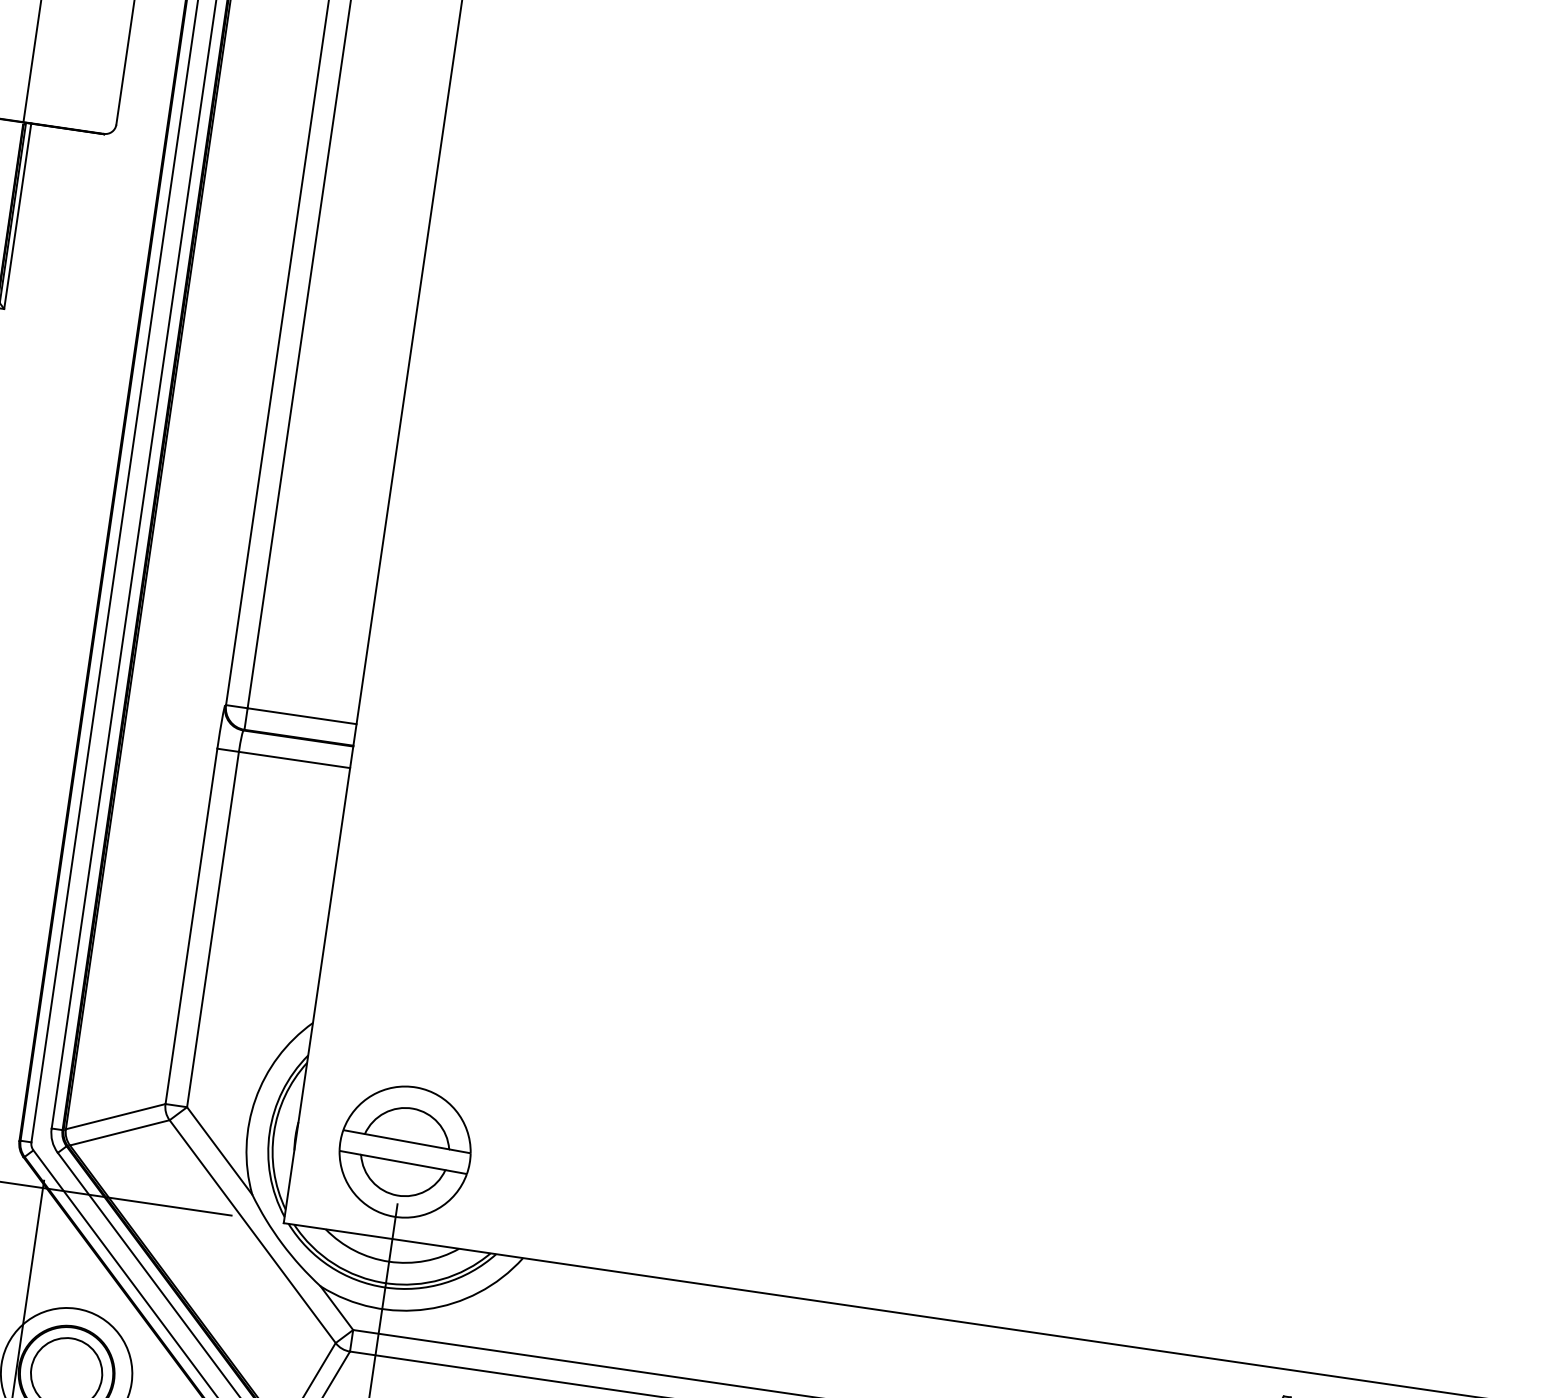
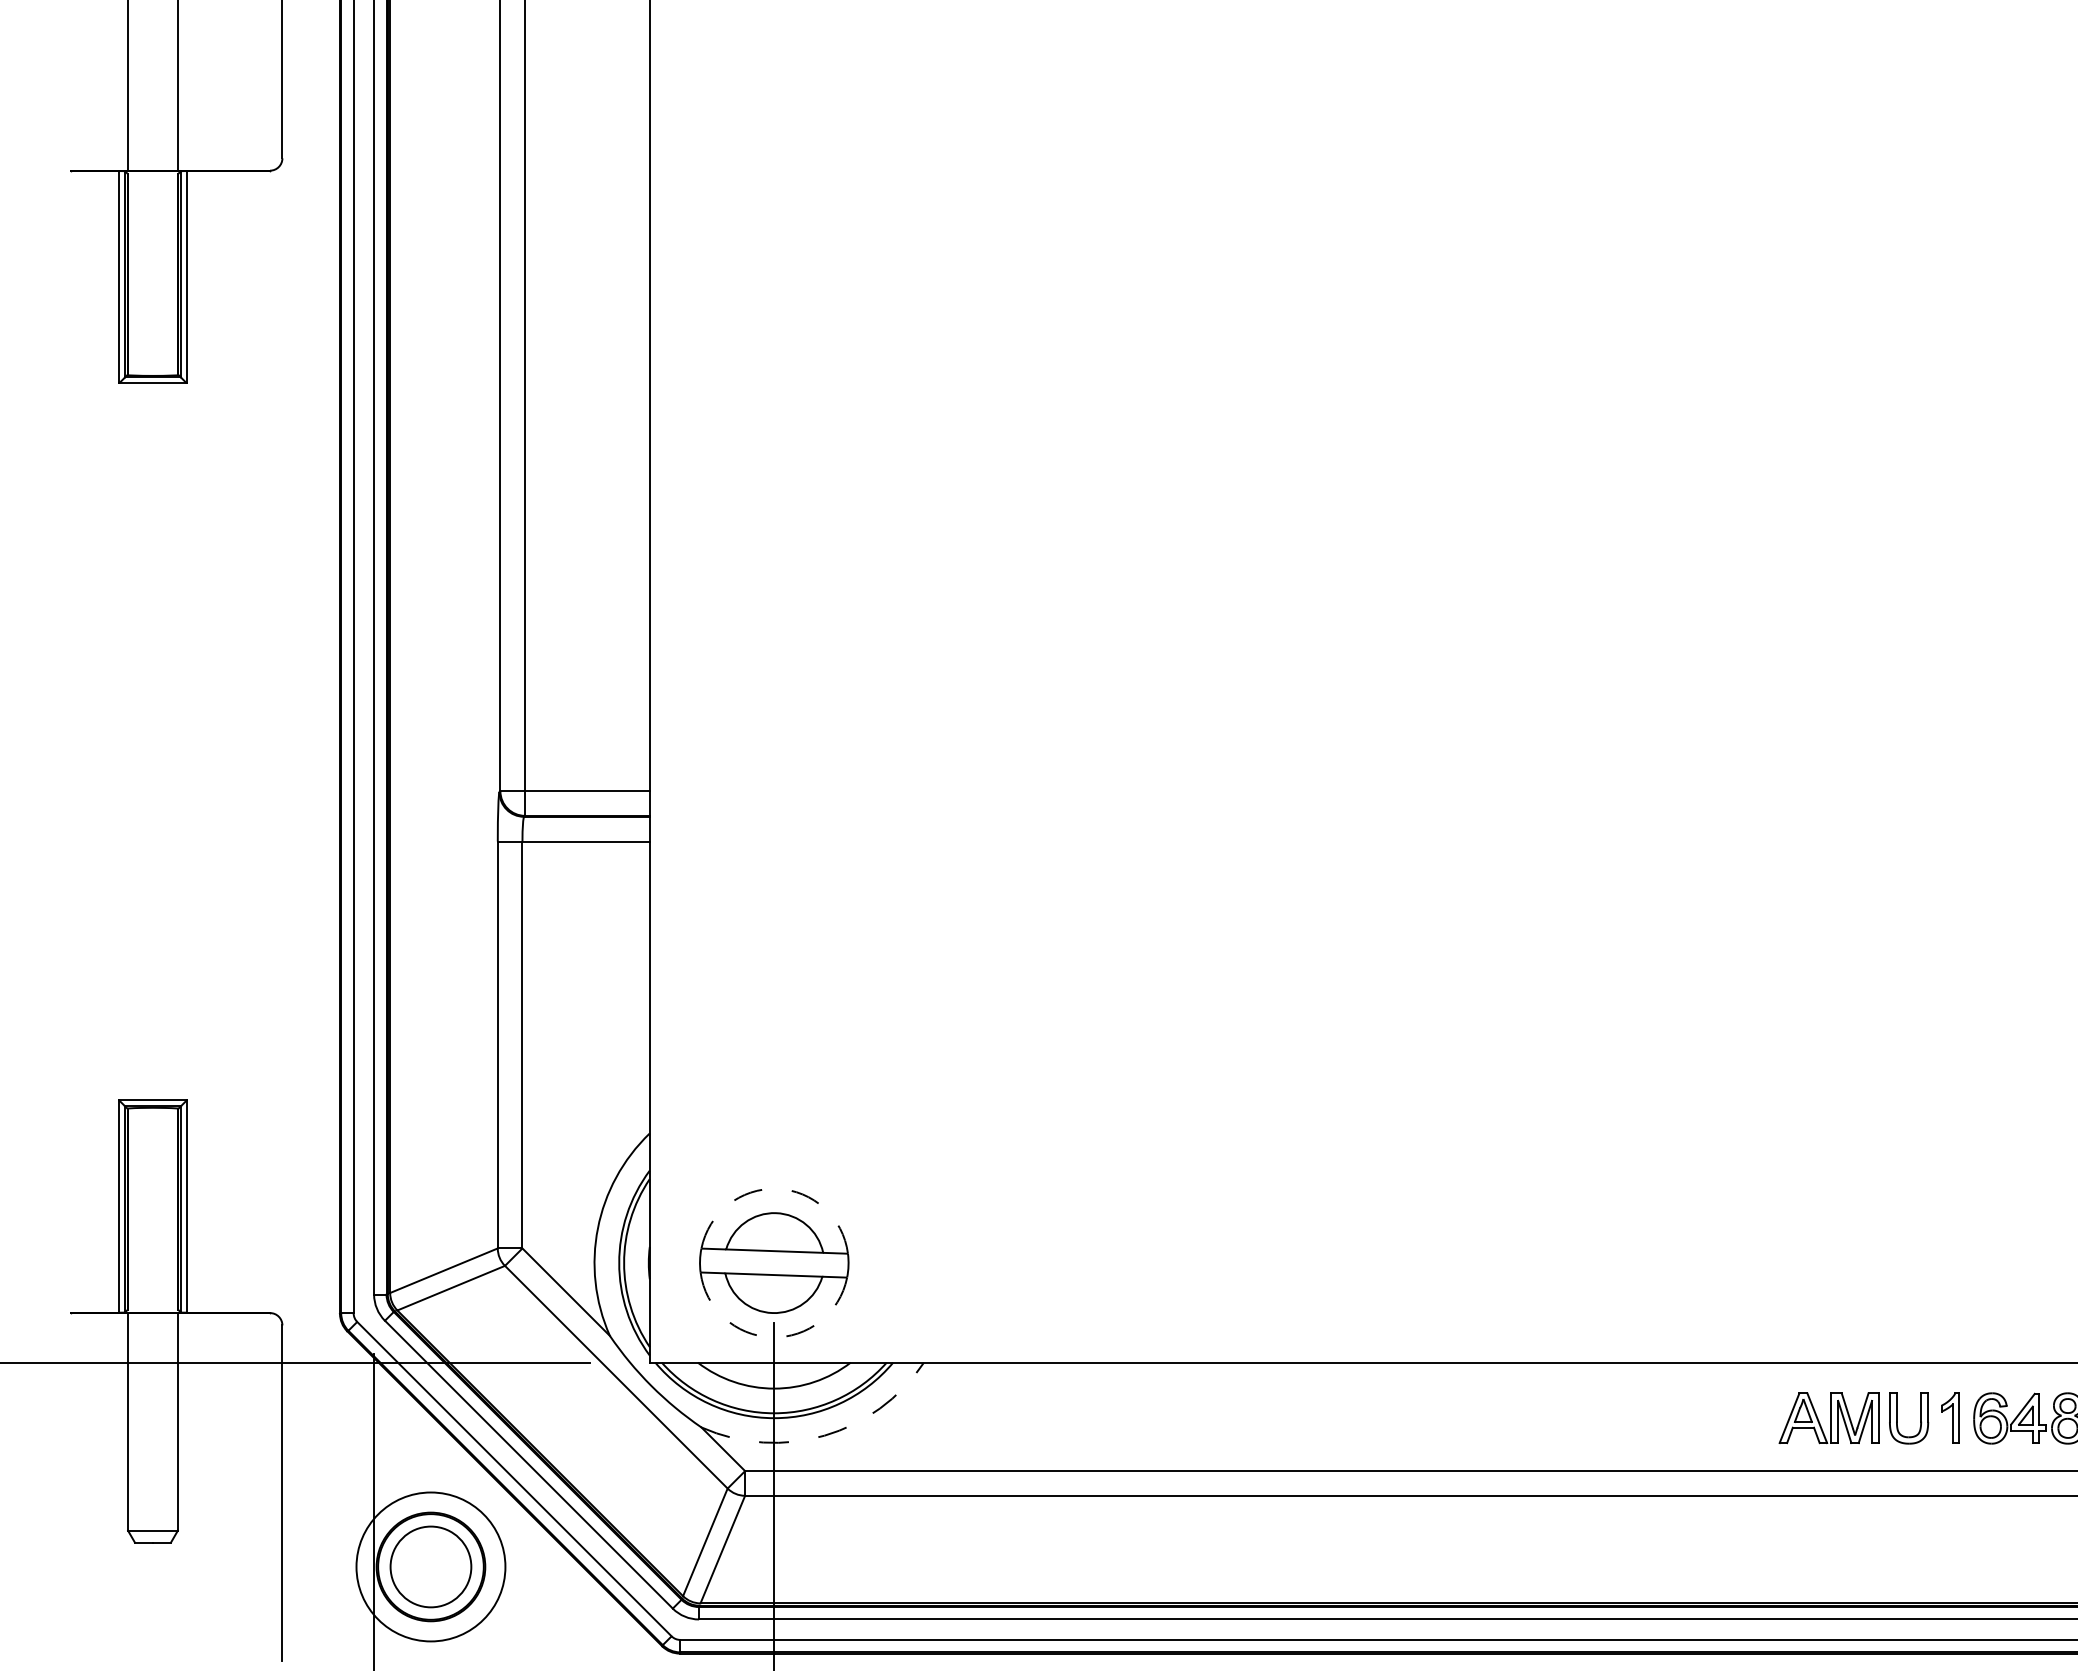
arc: (416, 1087) -> (776, 1188), solid -> dashed
arc: (393, 1216) -> (771, 1337), solid -> dashed
arc: (427, 1309) -> (824, 1435), solid -> dashed

